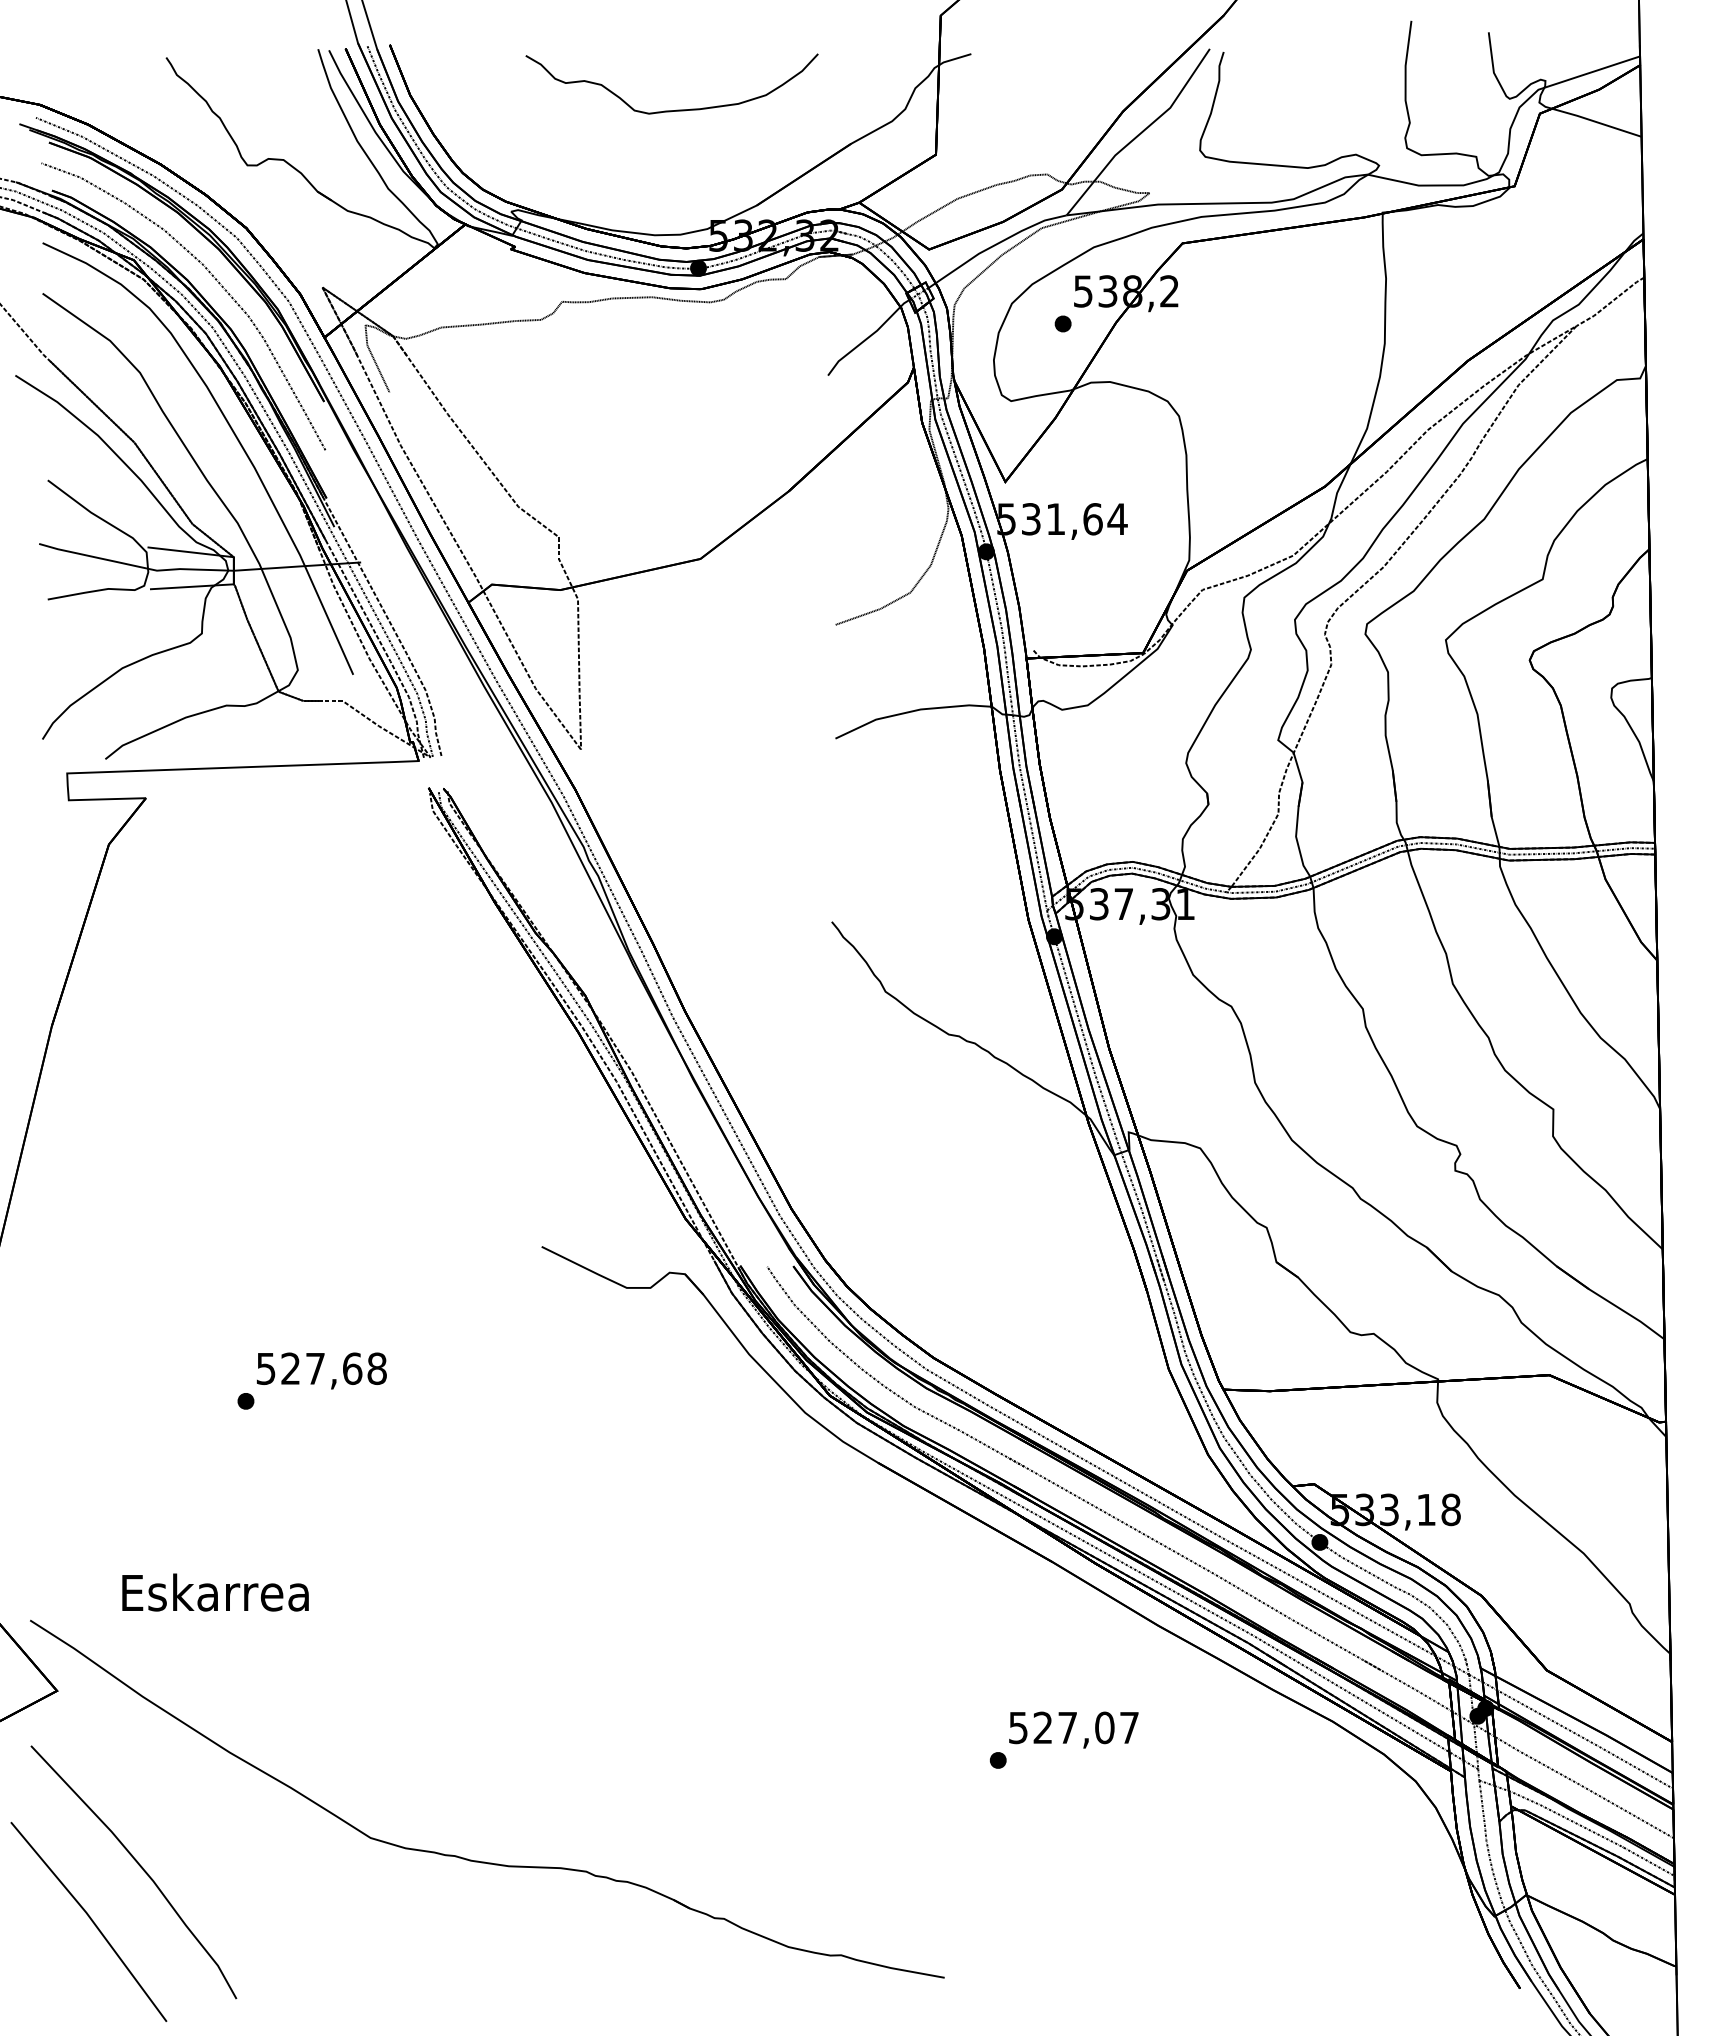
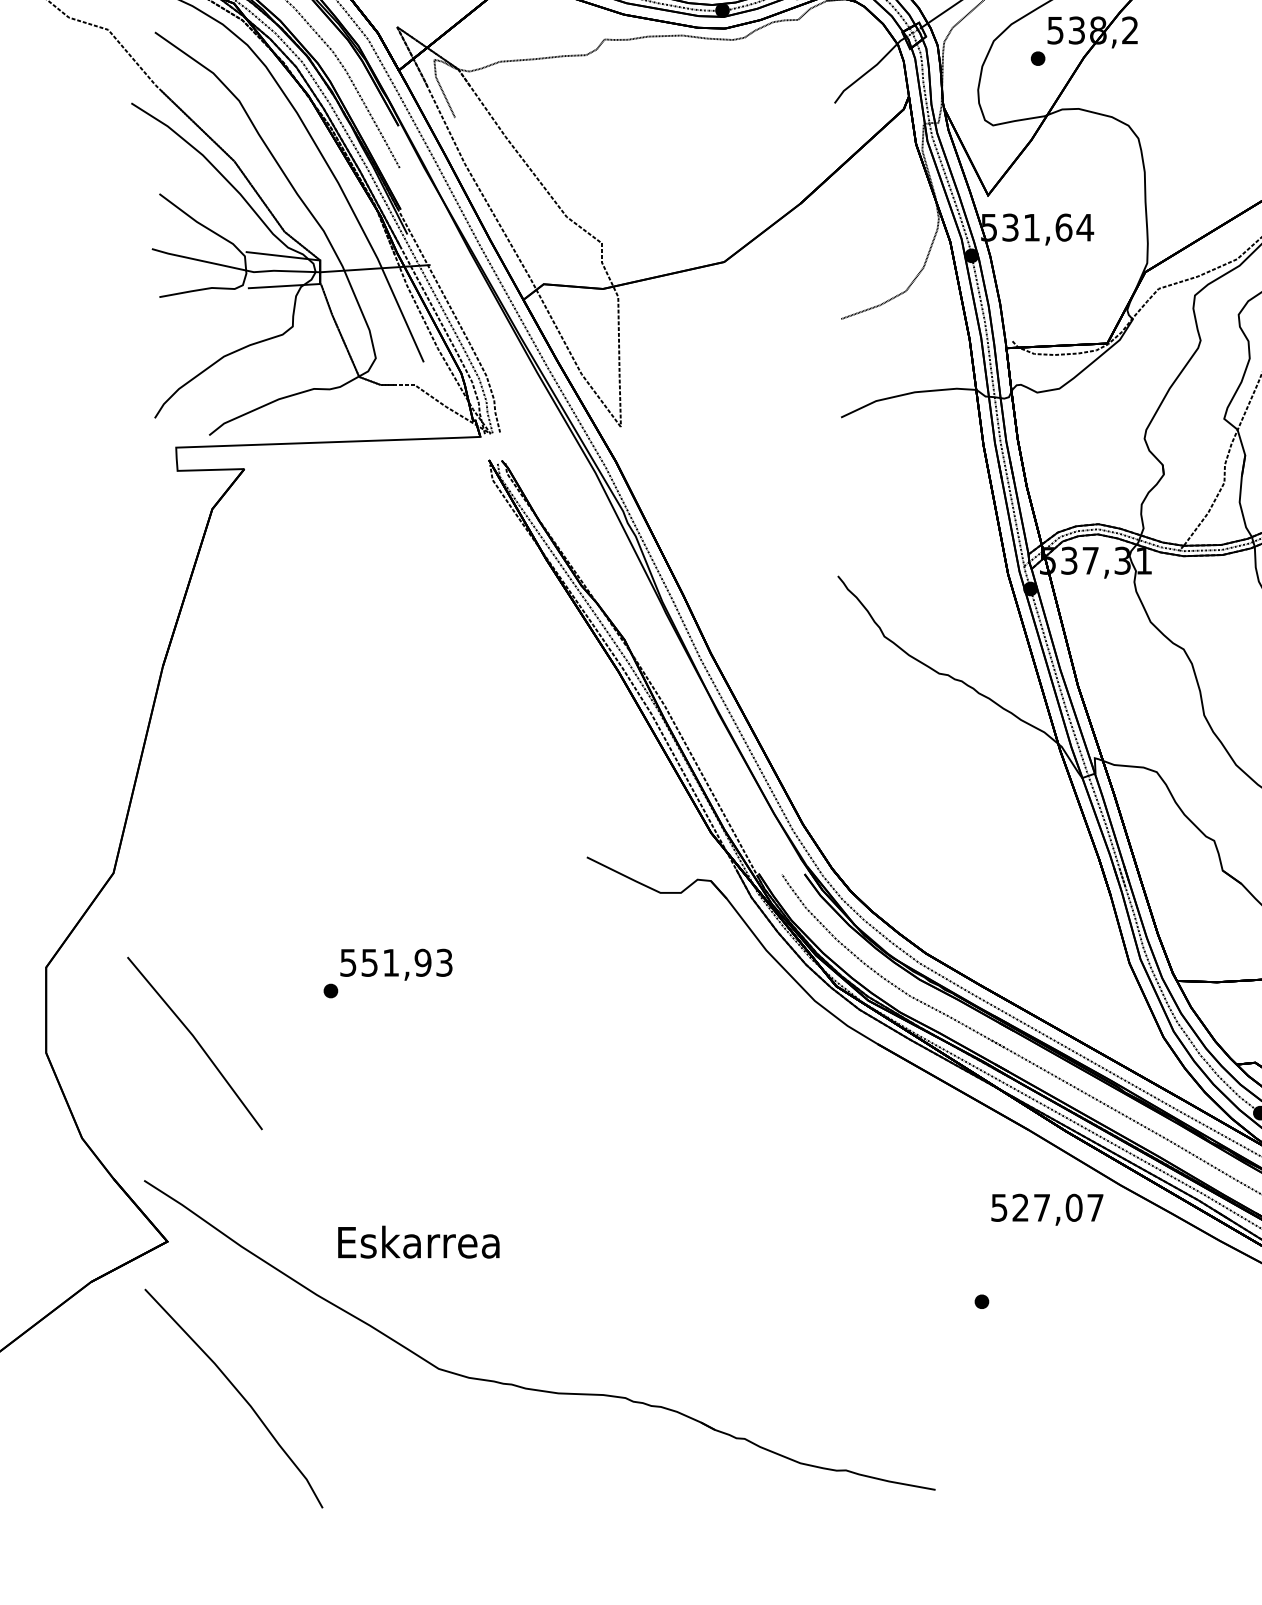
text: (333, 1368) -> (406, 962), 527,68 -> 551,93
text: (215, 1592) -> (418, 1242), moved
text: (1073, 1729) -> (1047, 1209), moved
part: (88, 1921) -> (194, 1043), moved

